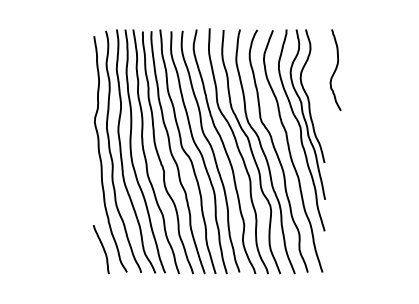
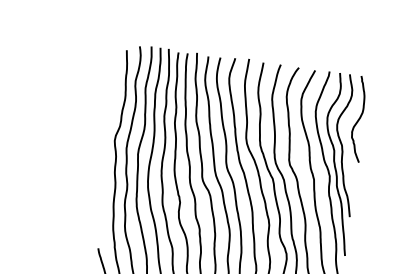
curve: (335, 70) -> (359, 119), moved

